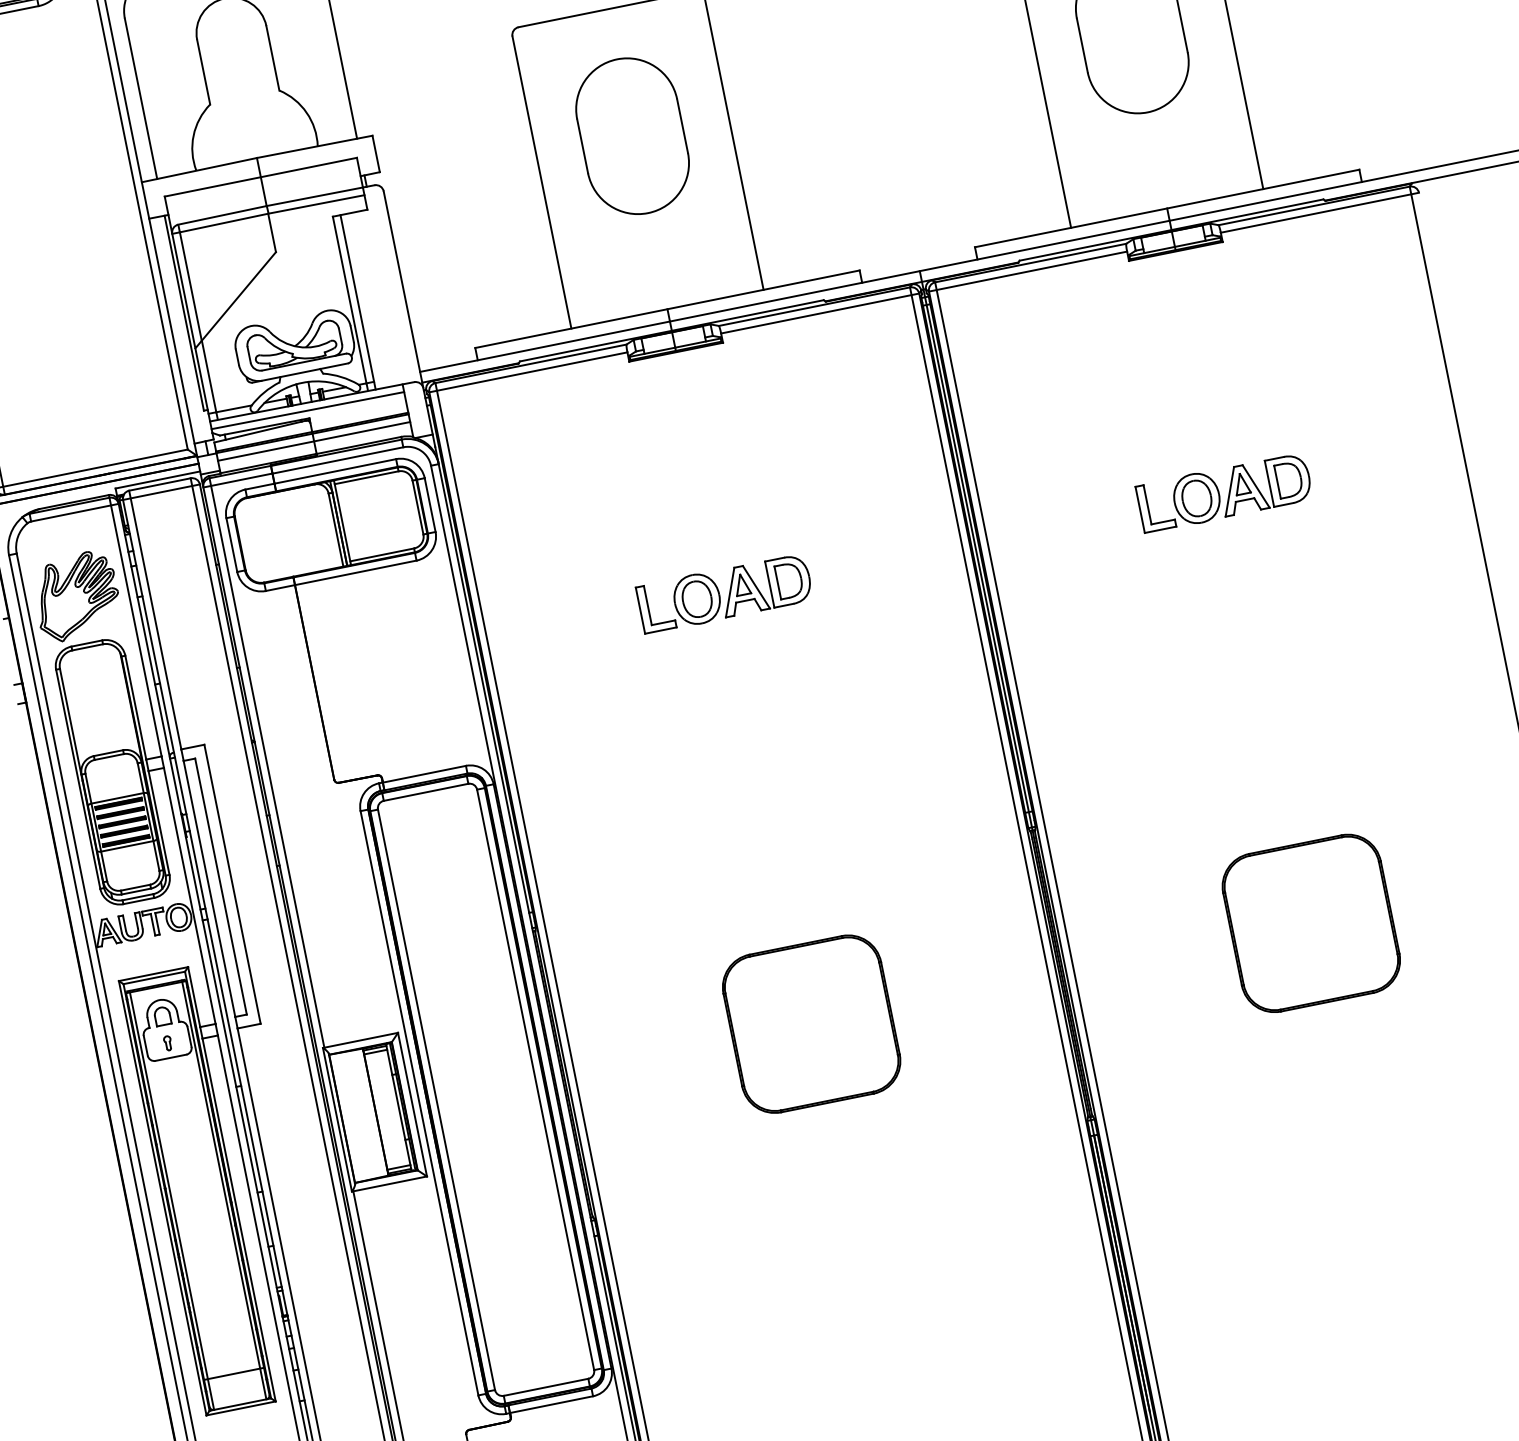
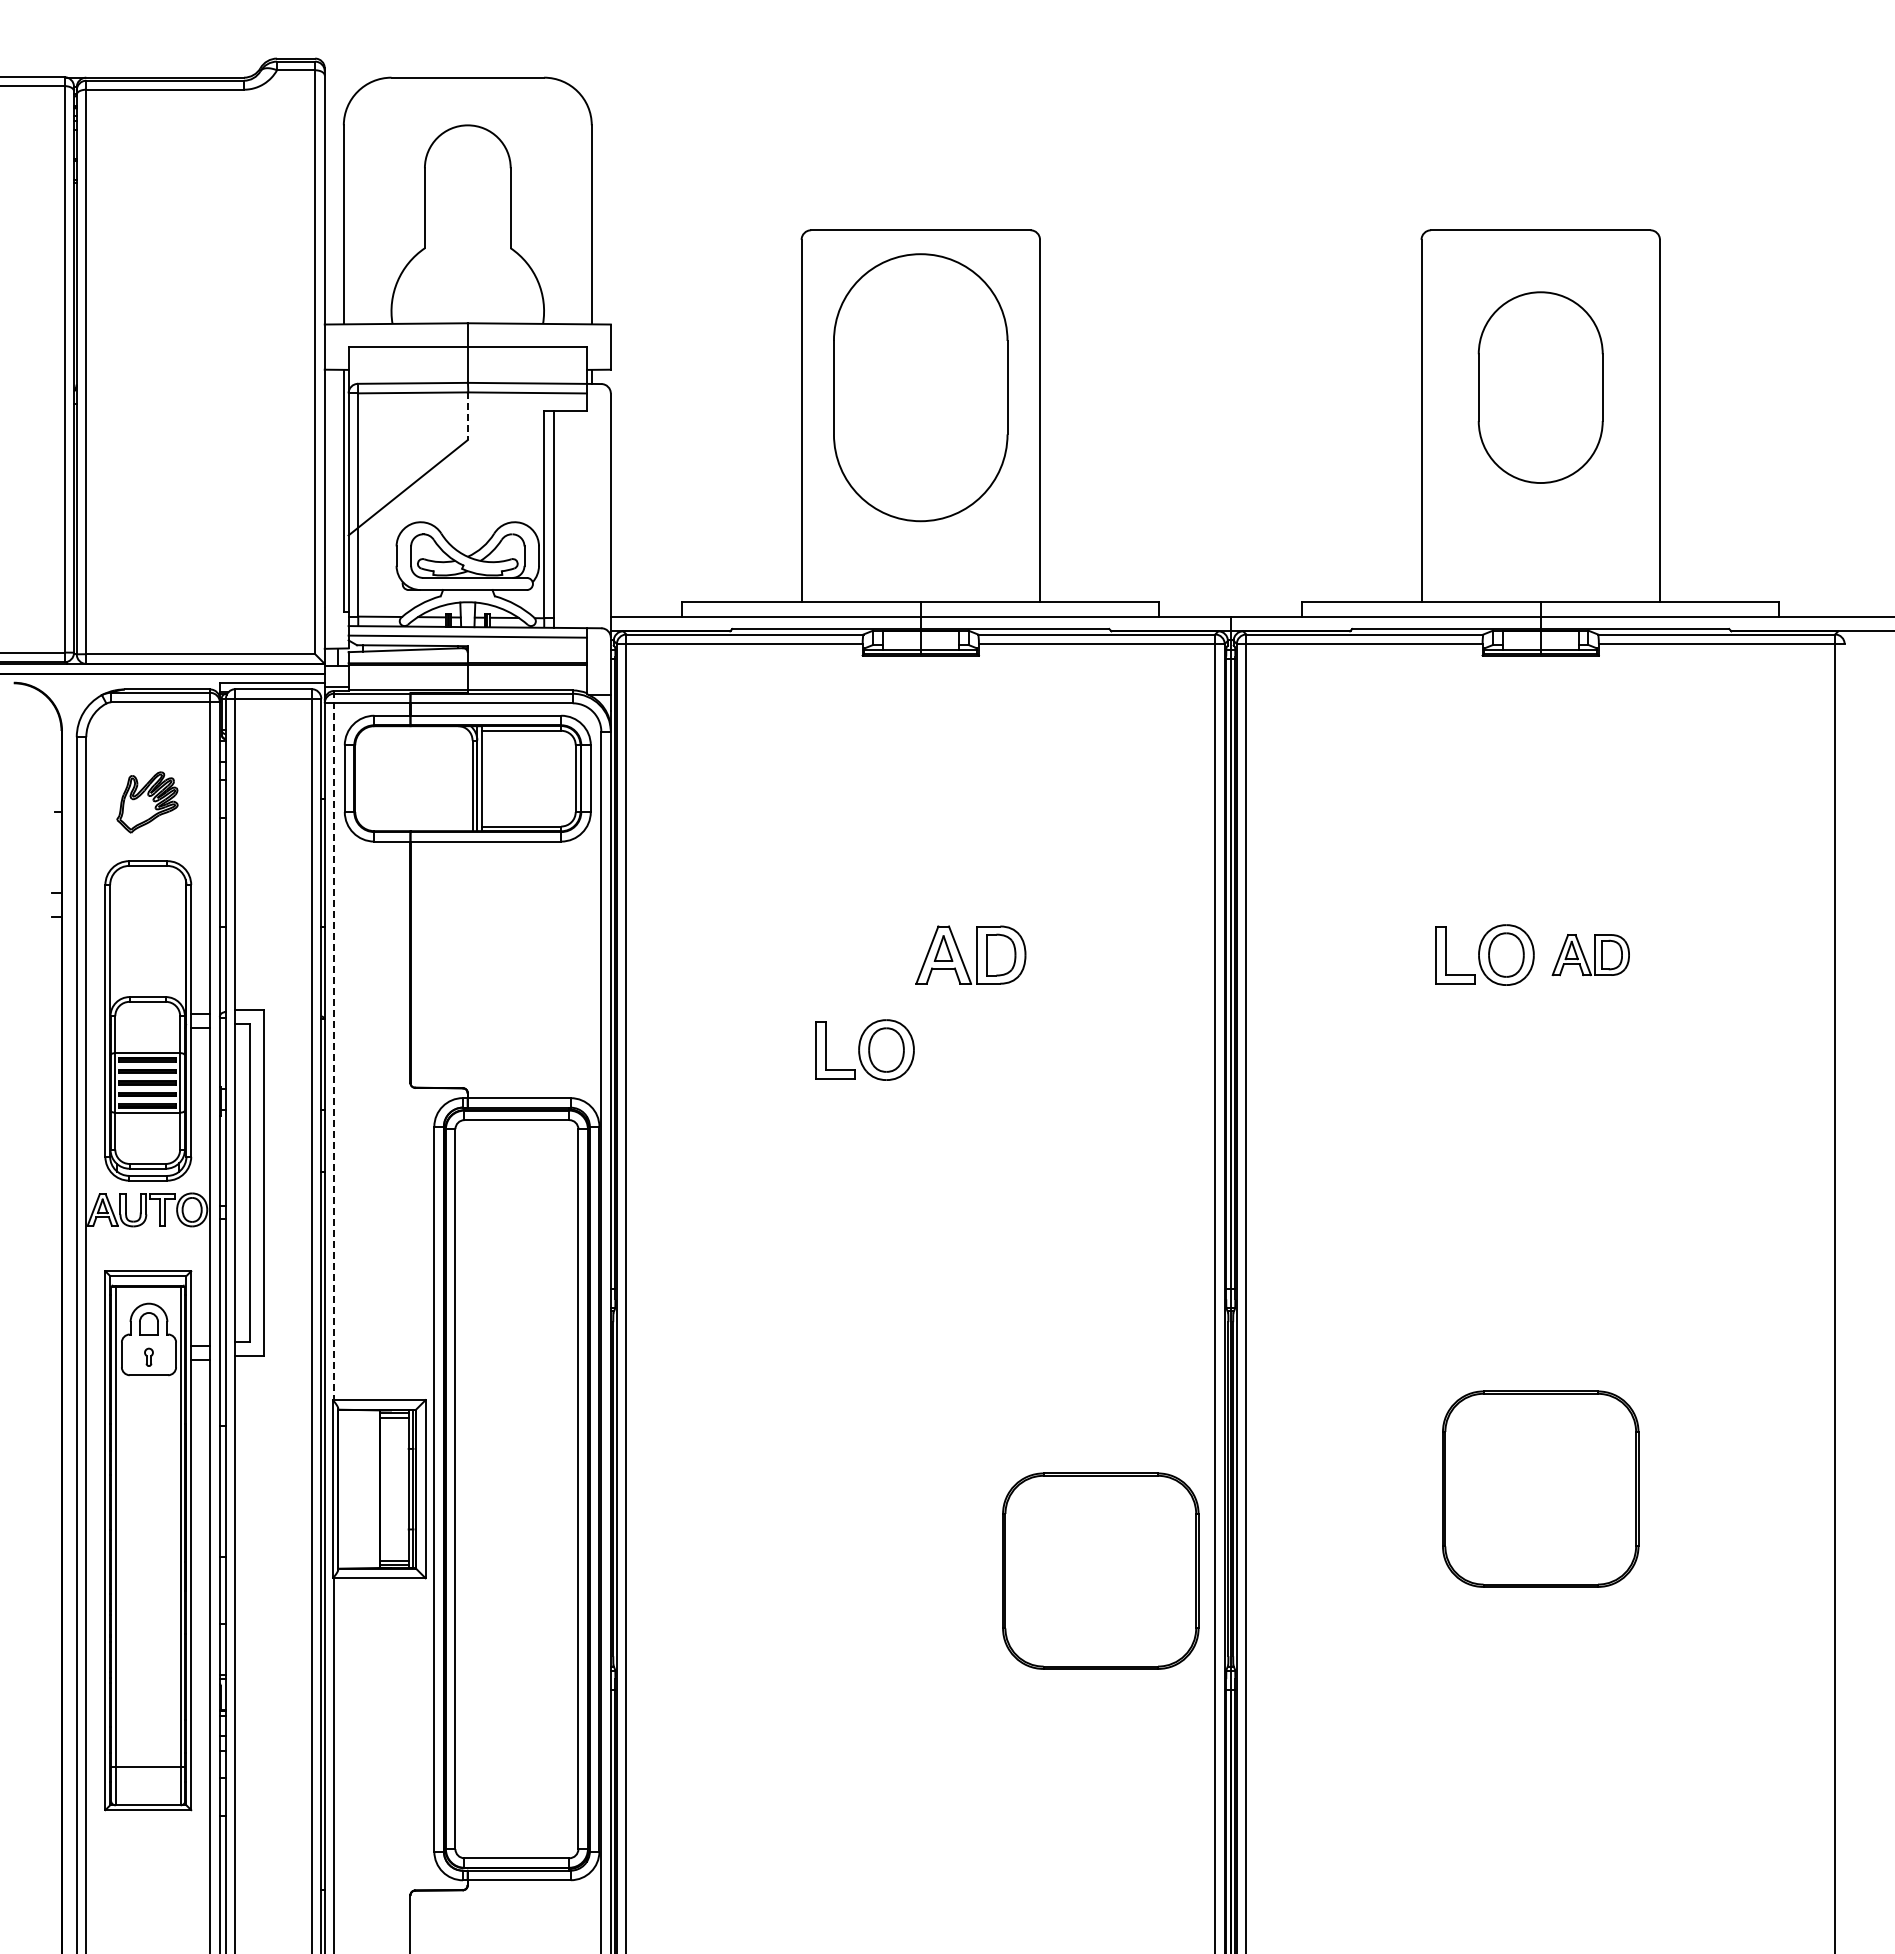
part: (632, 136) -> (920, 387), size x1.4
line: (271, 233) -> (467, 416), solid -> dashed
line: (313, 441) -> (467, 674), removed
part: (1264, 484) -> (1590, 954), size x0.7
part: (76, 596) -> (147, 802), size x0.6
part: (679, 602) -> (864, 1049), moved
line: (266, 761) -> (334, 1045), solid -> dashed
part: (811, 1023) -> (1100, 1570), moved

